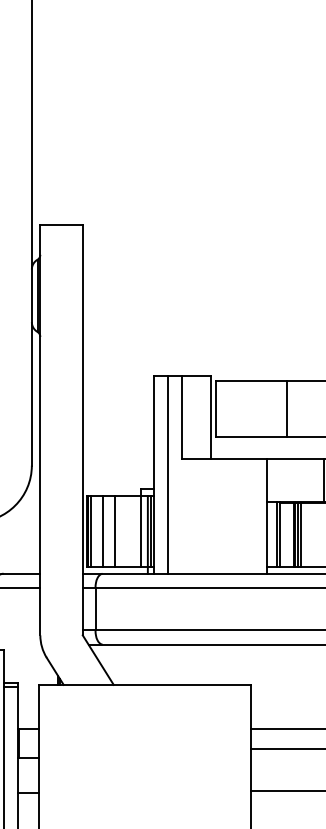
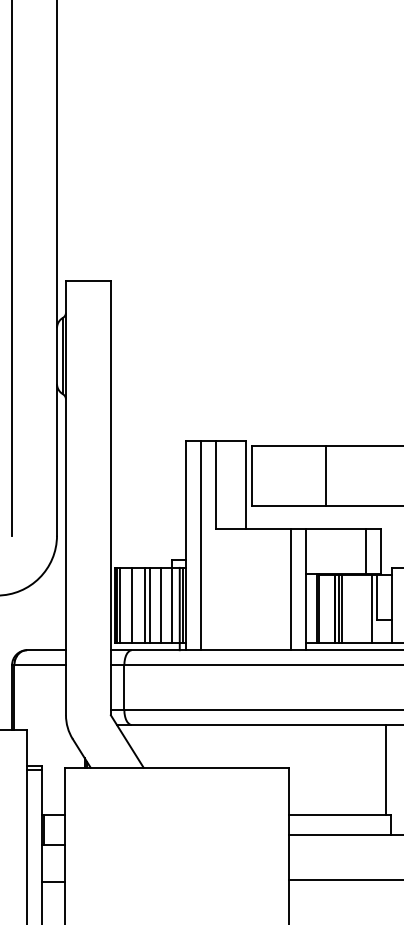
line: (252, 516) -> (290, 589), added
line: (119, 530) -> (149, 604), added
line: (130, 530) -> (161, 604), added

